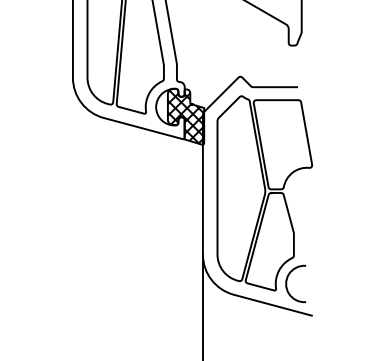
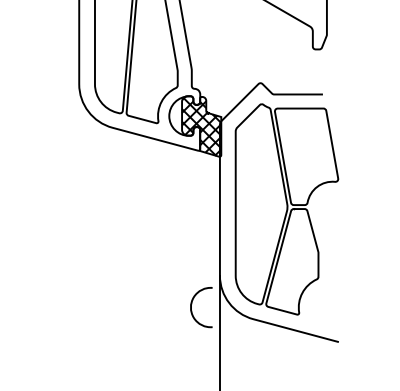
curve: (287, 283) -> (192, 307), moved

